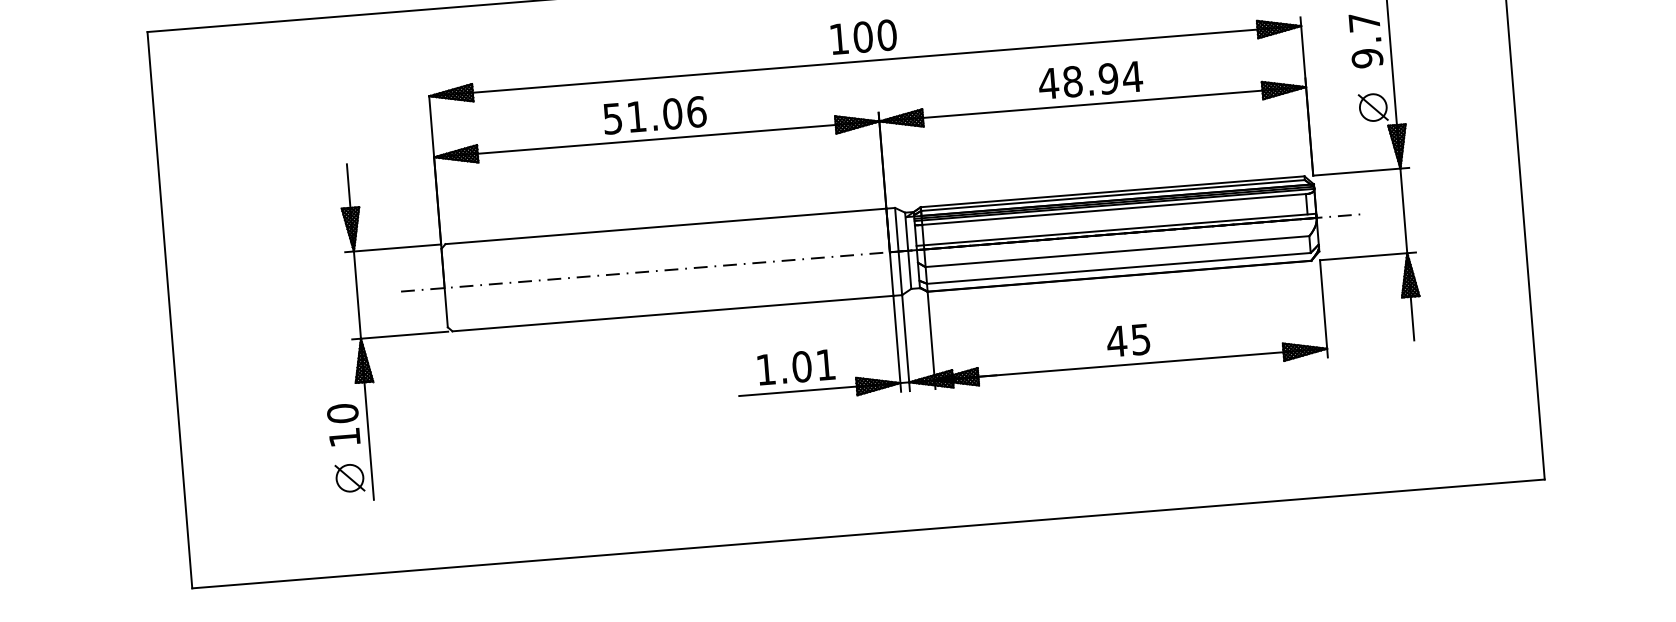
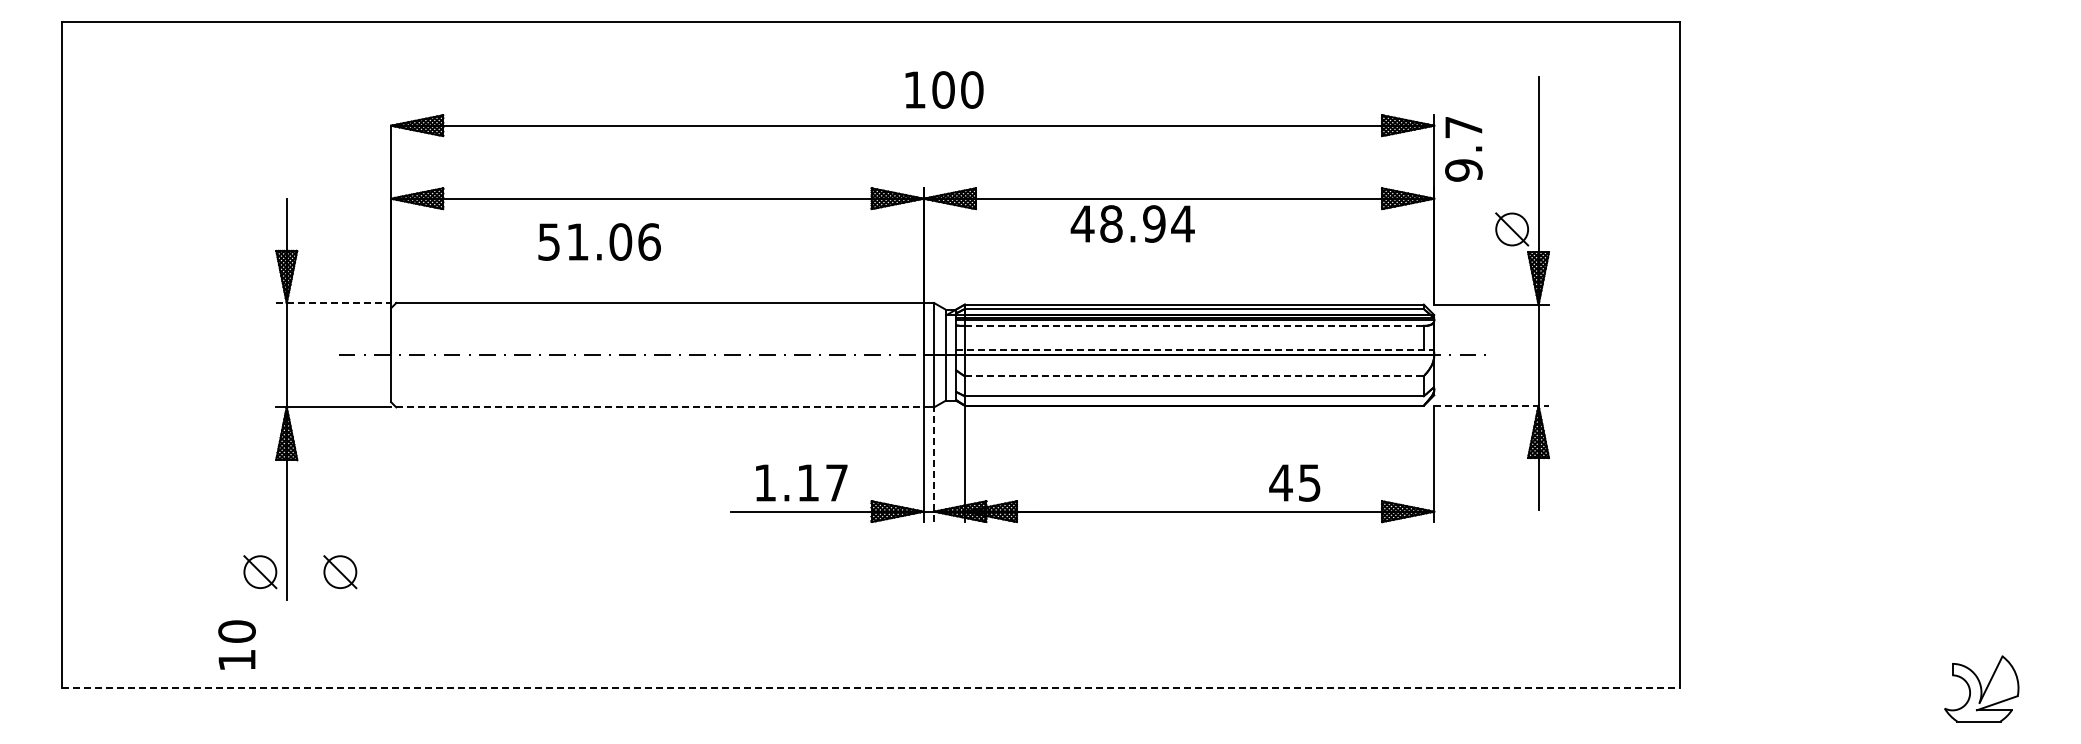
text: (863, 36) -> (944, 89), moved
text: (1365, 40) -> (1463, 149), moved
text: (1090, 79) -> (1132, 223), moved
text: (654, 114) -> (599, 241), moved
line: (1114, 209) -> (1194, 325), solid -> dashed
line: (1116, 230) -> (1195, 350), solid -> dashed
line: (393, 248) -> (334, 303), solid -> dashed
line: (1117, 251) -> (1194, 376), solid -> dashed
line: (1368, 256) -> (1492, 405), solid -> dashed
line: (673, 313) -> (660, 407), solid -> dashed
text: (1128, 340) -> (1294, 482), moved
line: (906, 342) -> (934, 464), solid -> dashed
text: (813, 365) -> (822, 482), 1.01 -> 1.17
text: (343, 424) -> (236, 644), moved
part: (416, 473) -> (340, 572), added
line: (868, 533) -> (871, 687), solid -> dashed

